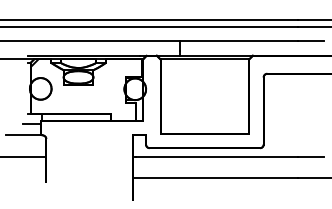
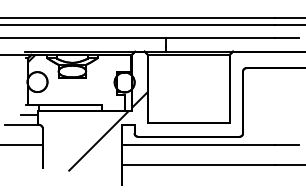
hatch: (117, 142) -> (108, 131), added

